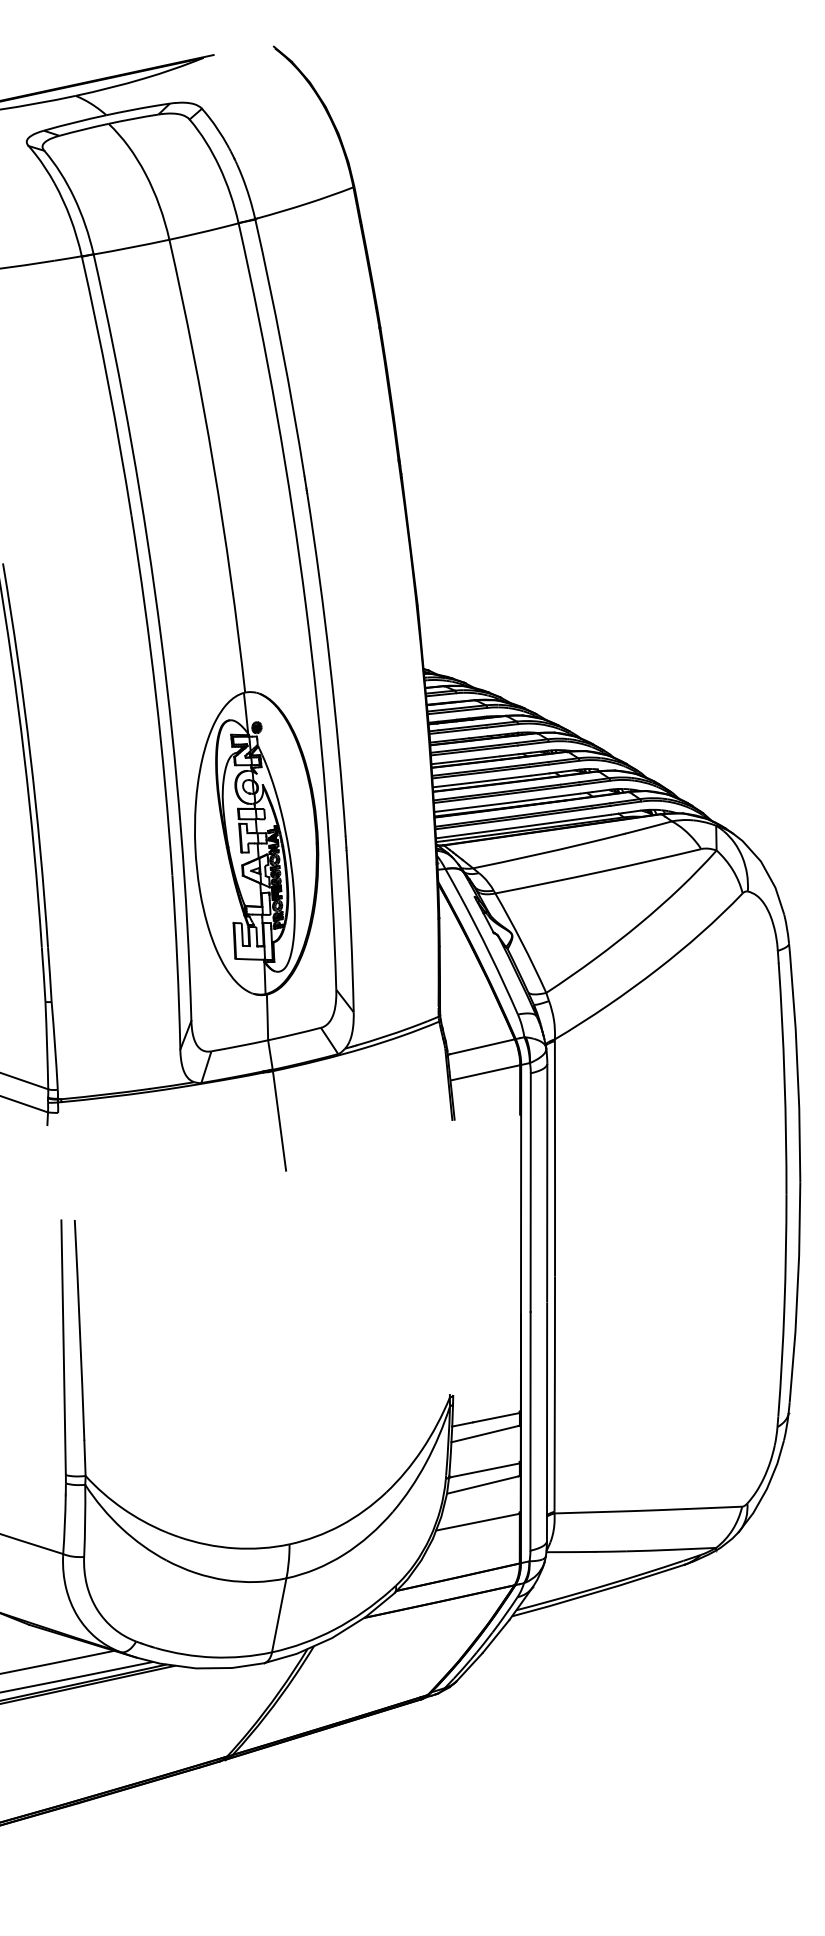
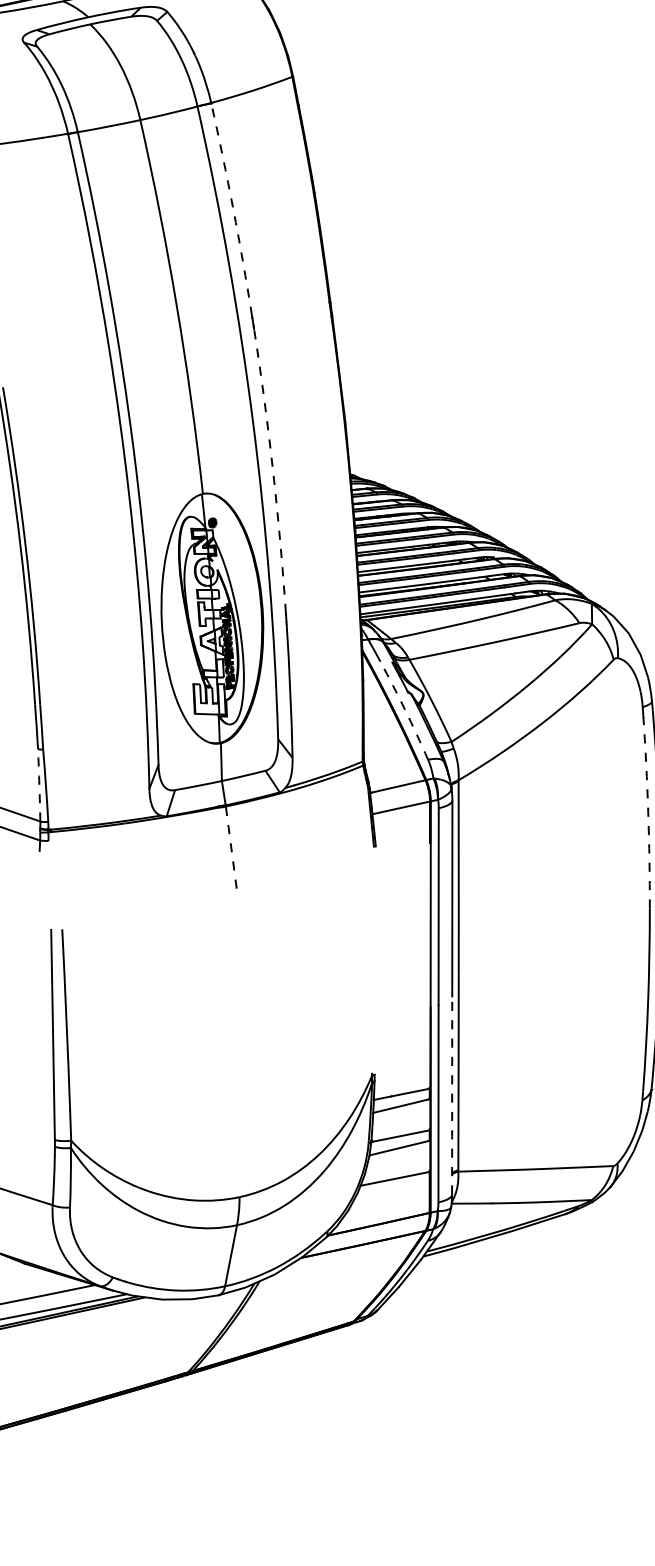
arc: (282, 347) -> (233, 209), solid -> dashed
arc: (330, 664) -> (273, 470), solid -> dashed
arc: (490, 954) -> (405, 710), solid -> dashed
arc: (47, 1045) -> (39, 785), solid -> dashed
arc: (784, 1078) -> (648, 812), solid -> dashed
line: (279, 1120) -> (231, 847), solid -> dashed
line: (547, 1421) -> (452, 1095), solid -> dashed

